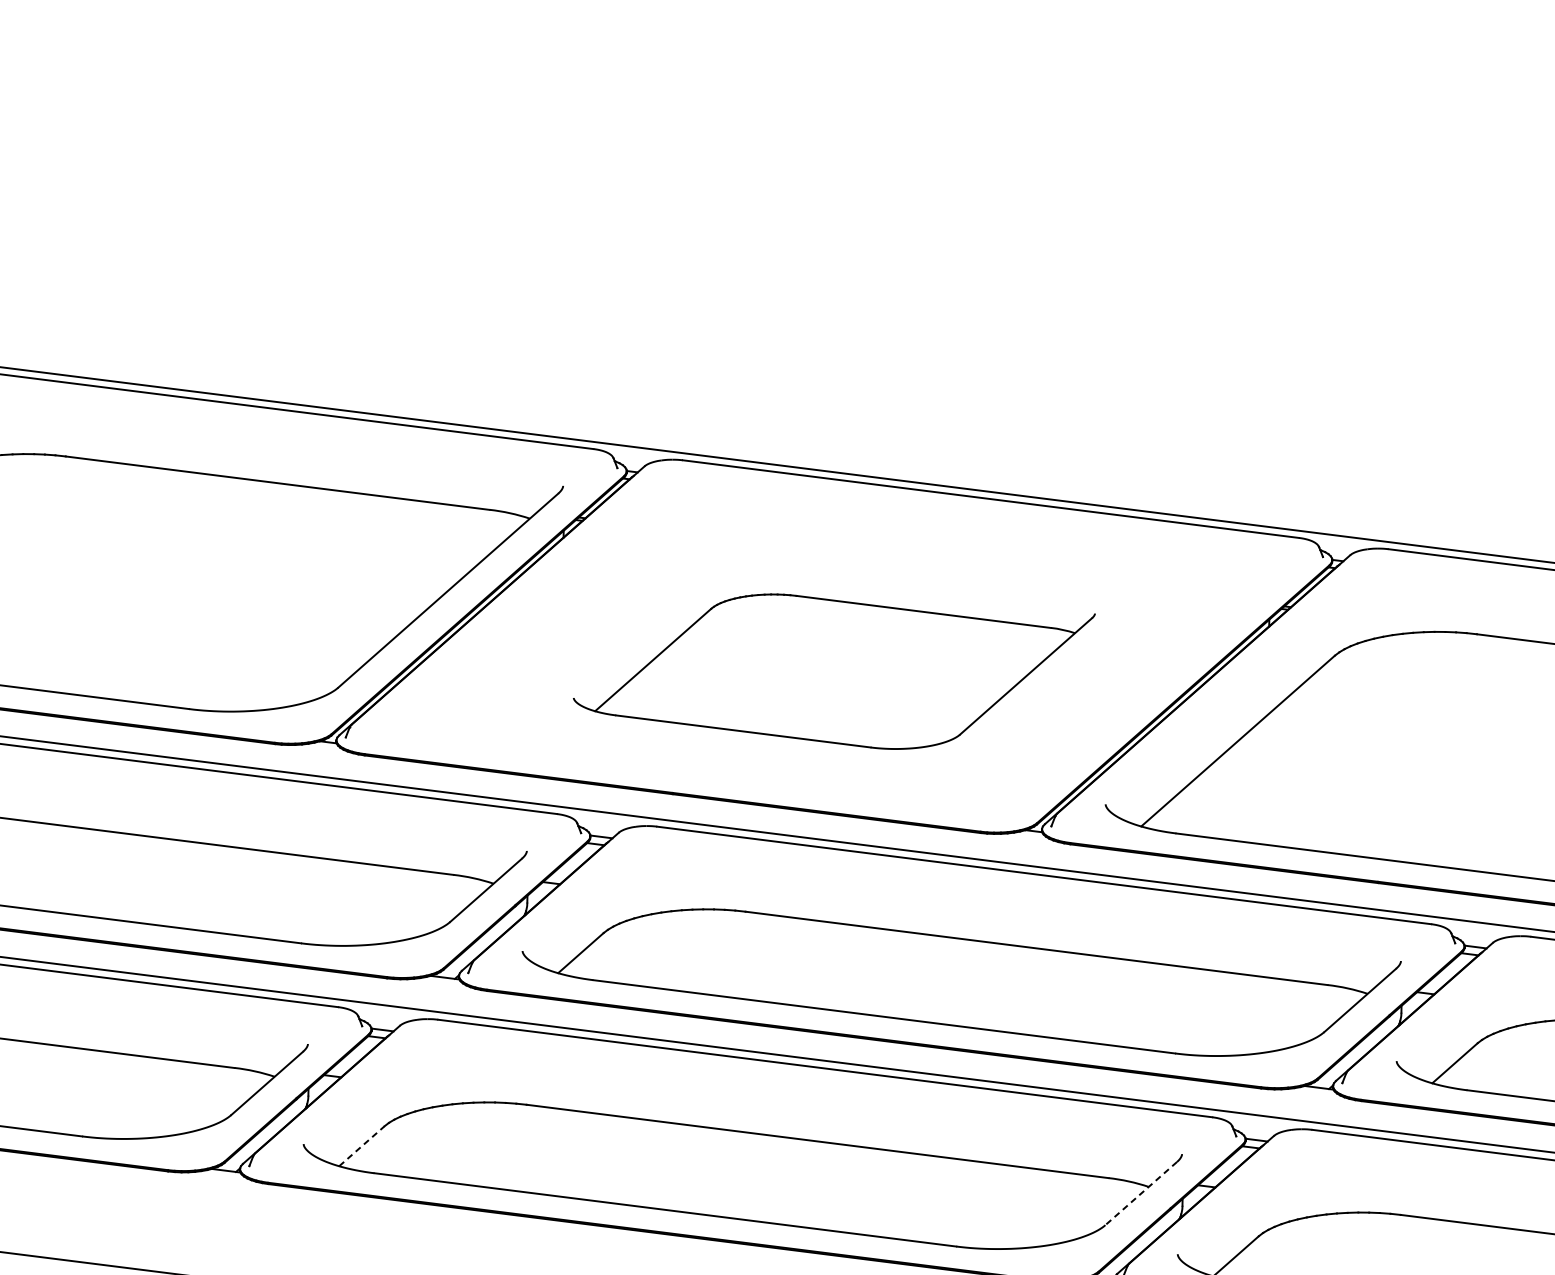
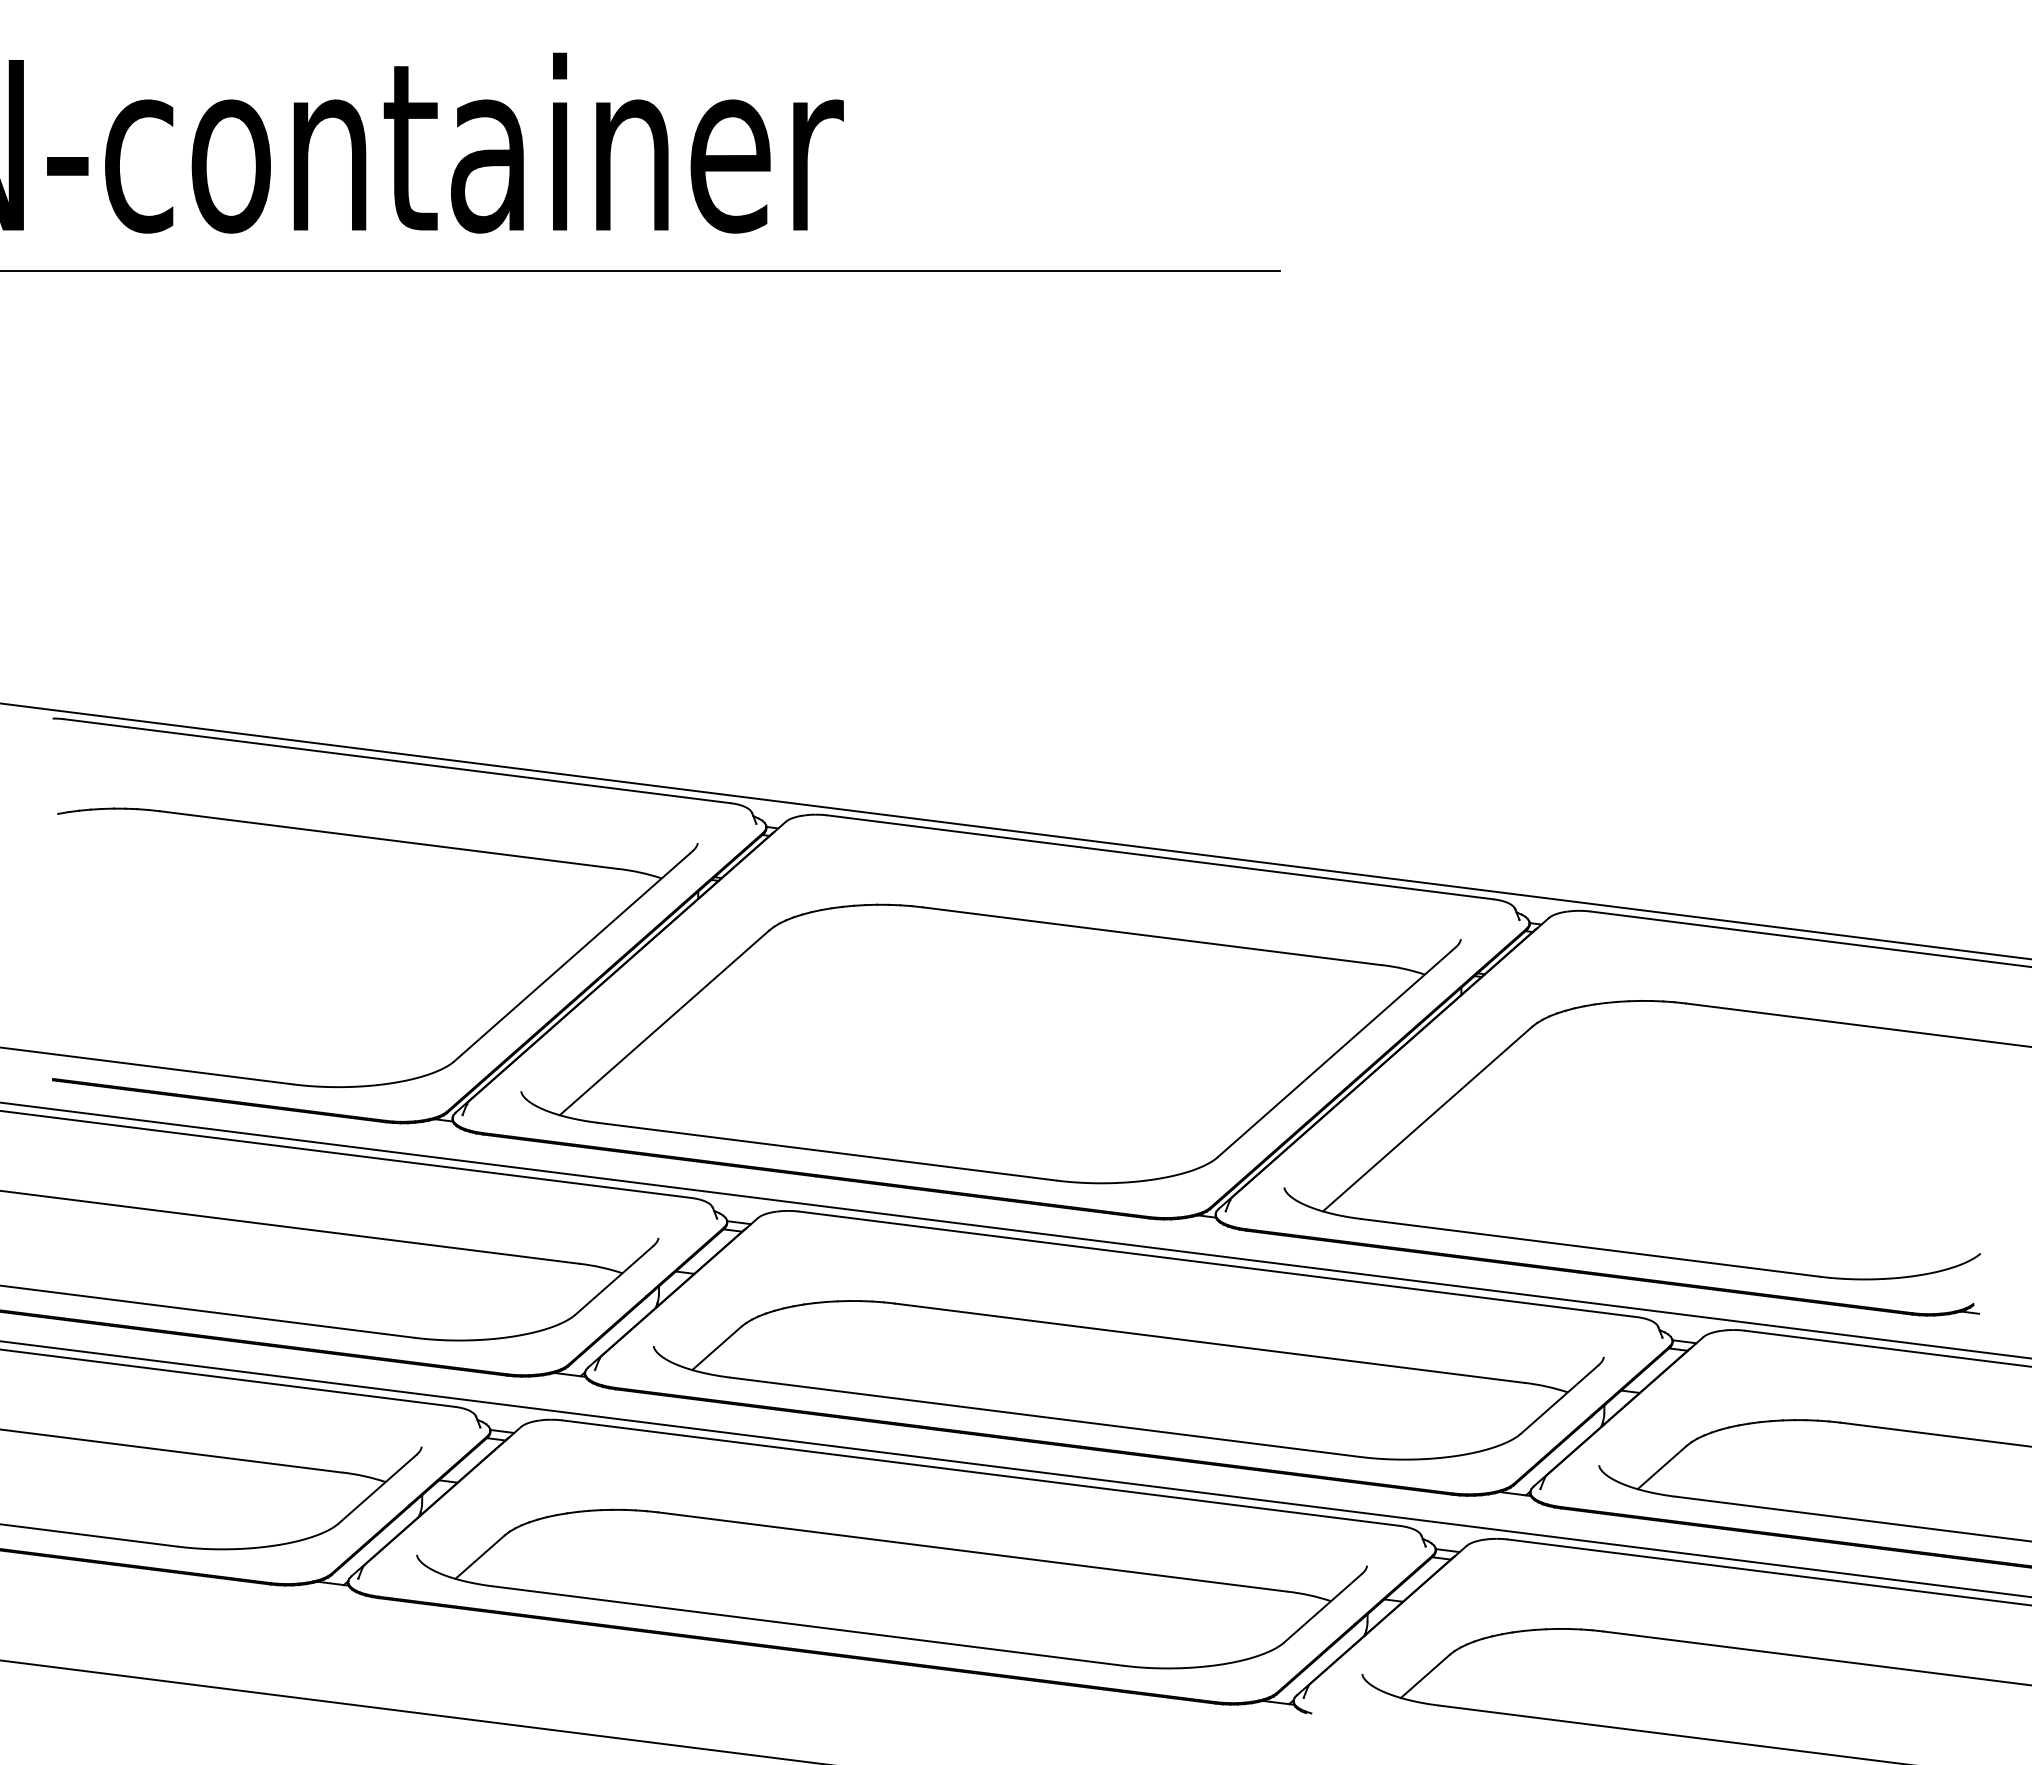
part: (833, 671) -> (990, 1043), size x1.67
line: (362, 1146) -> (480, 1557), dashed -> solid
line: (1140, 1193) -> (1322, 1608), dashed -> solid

